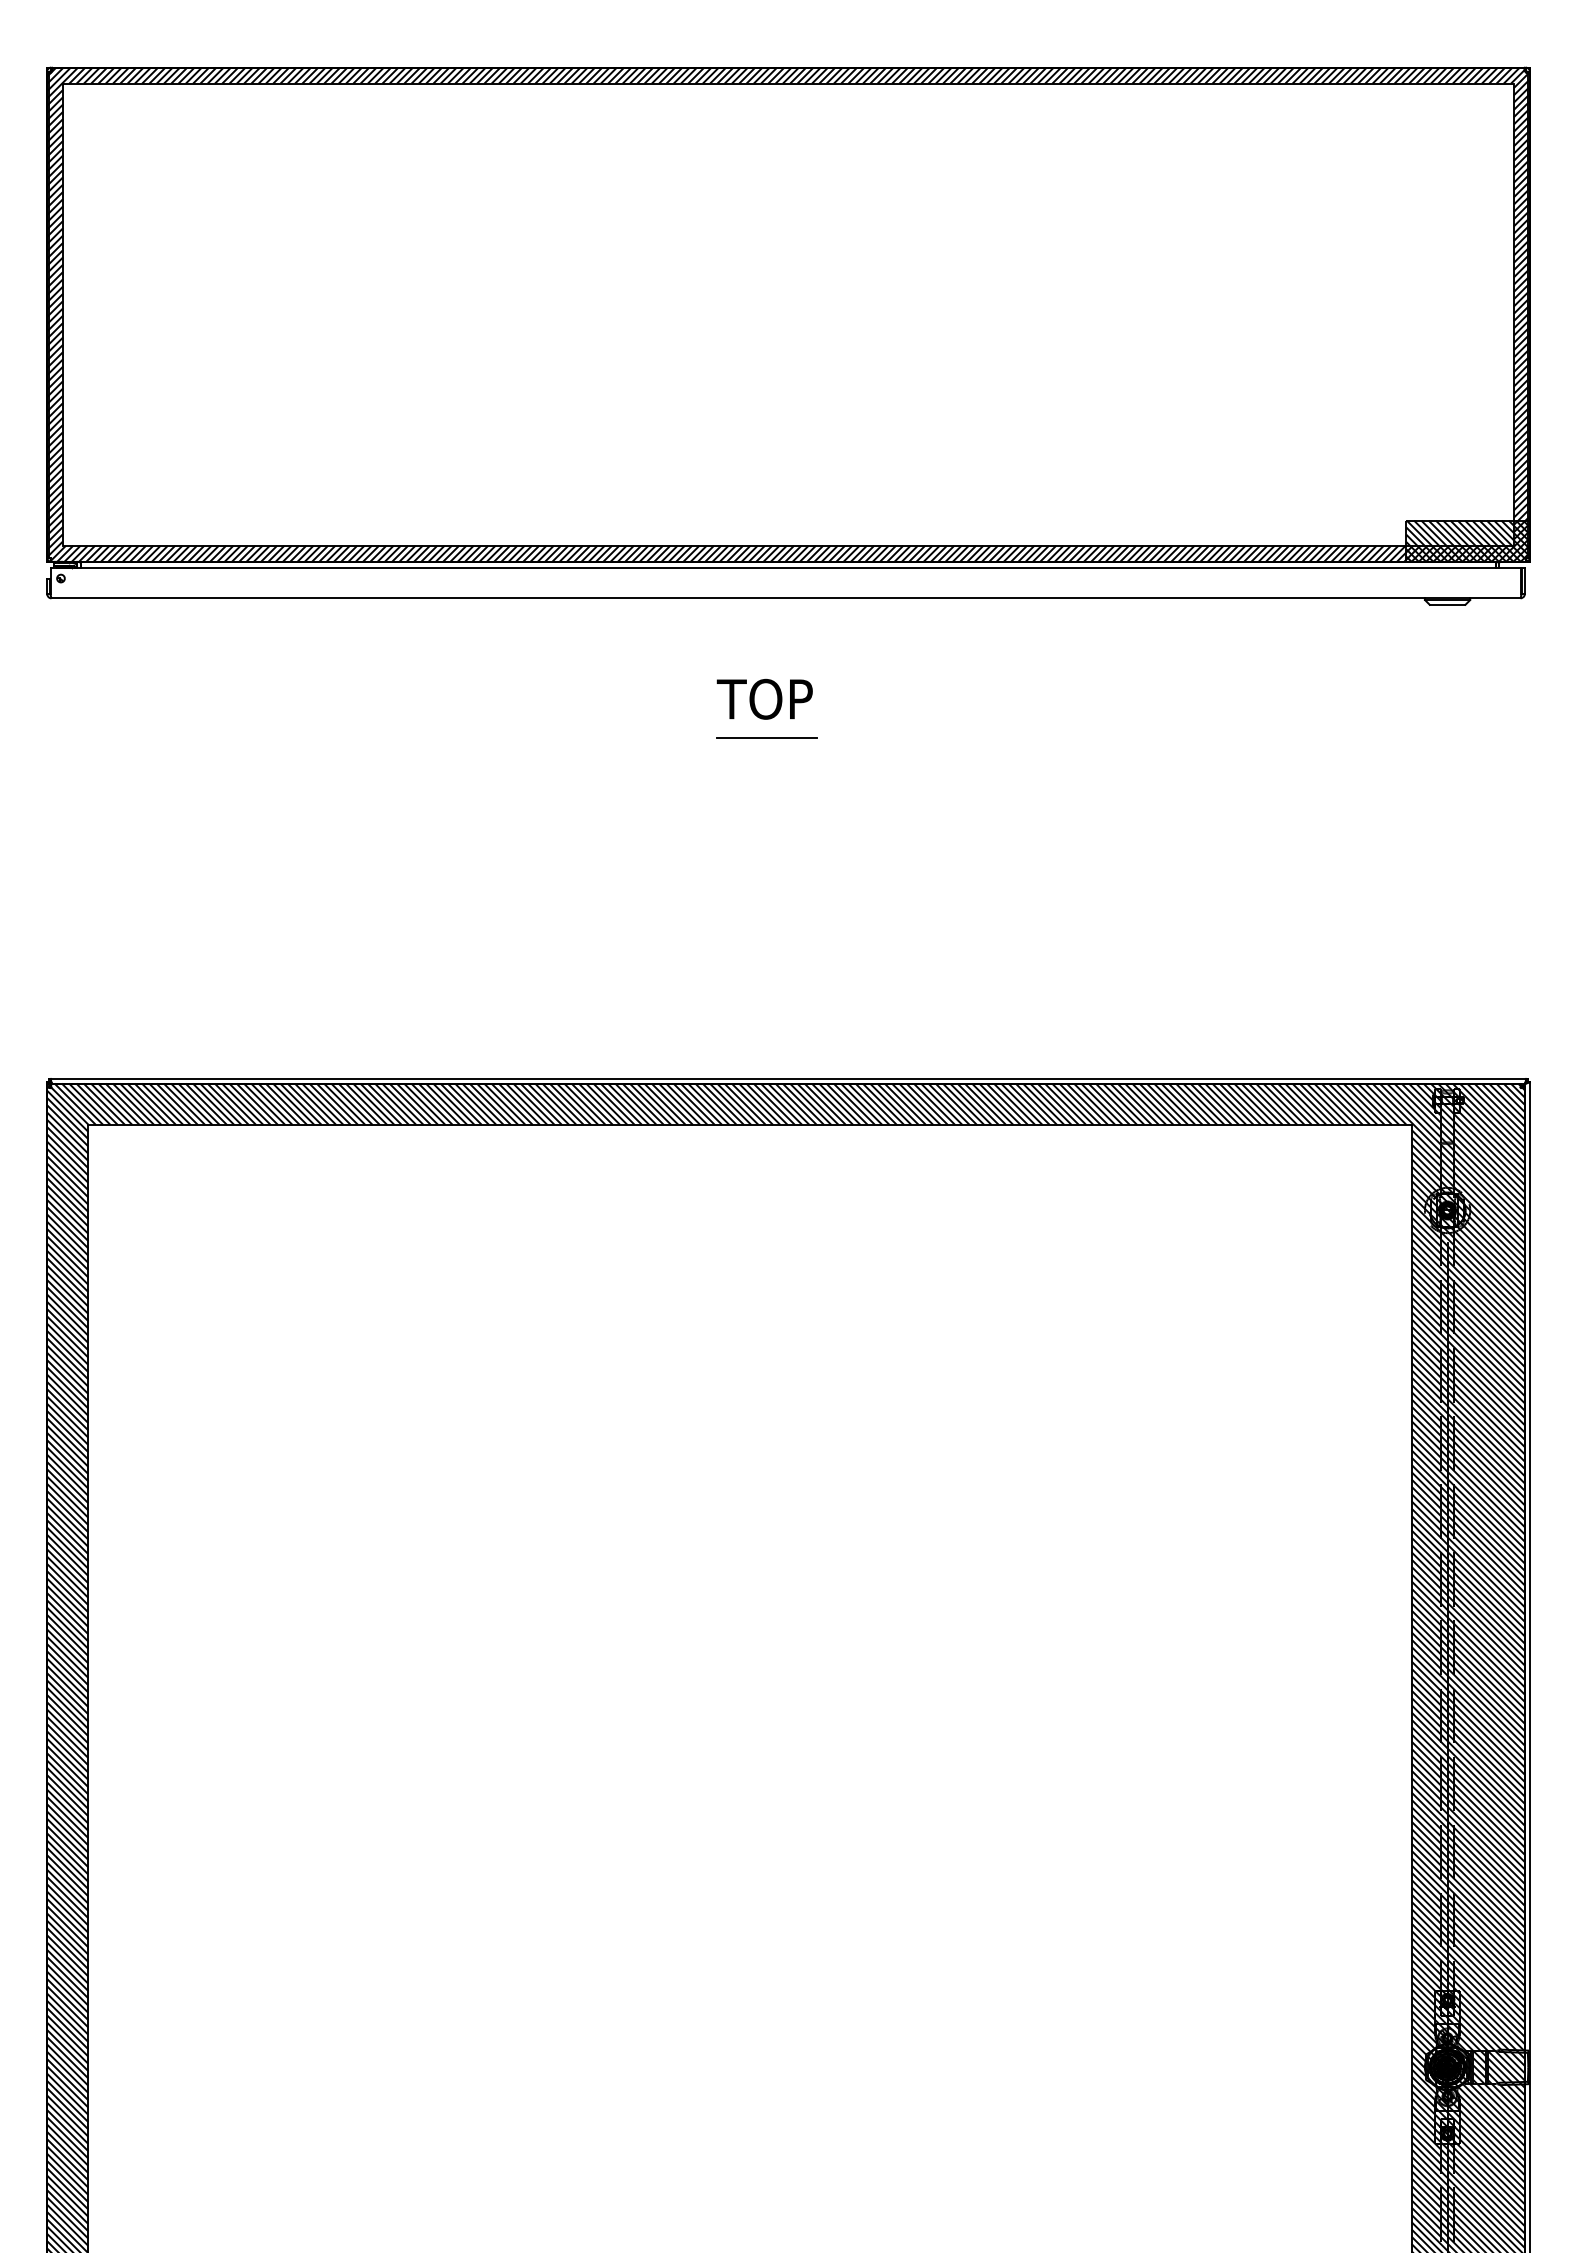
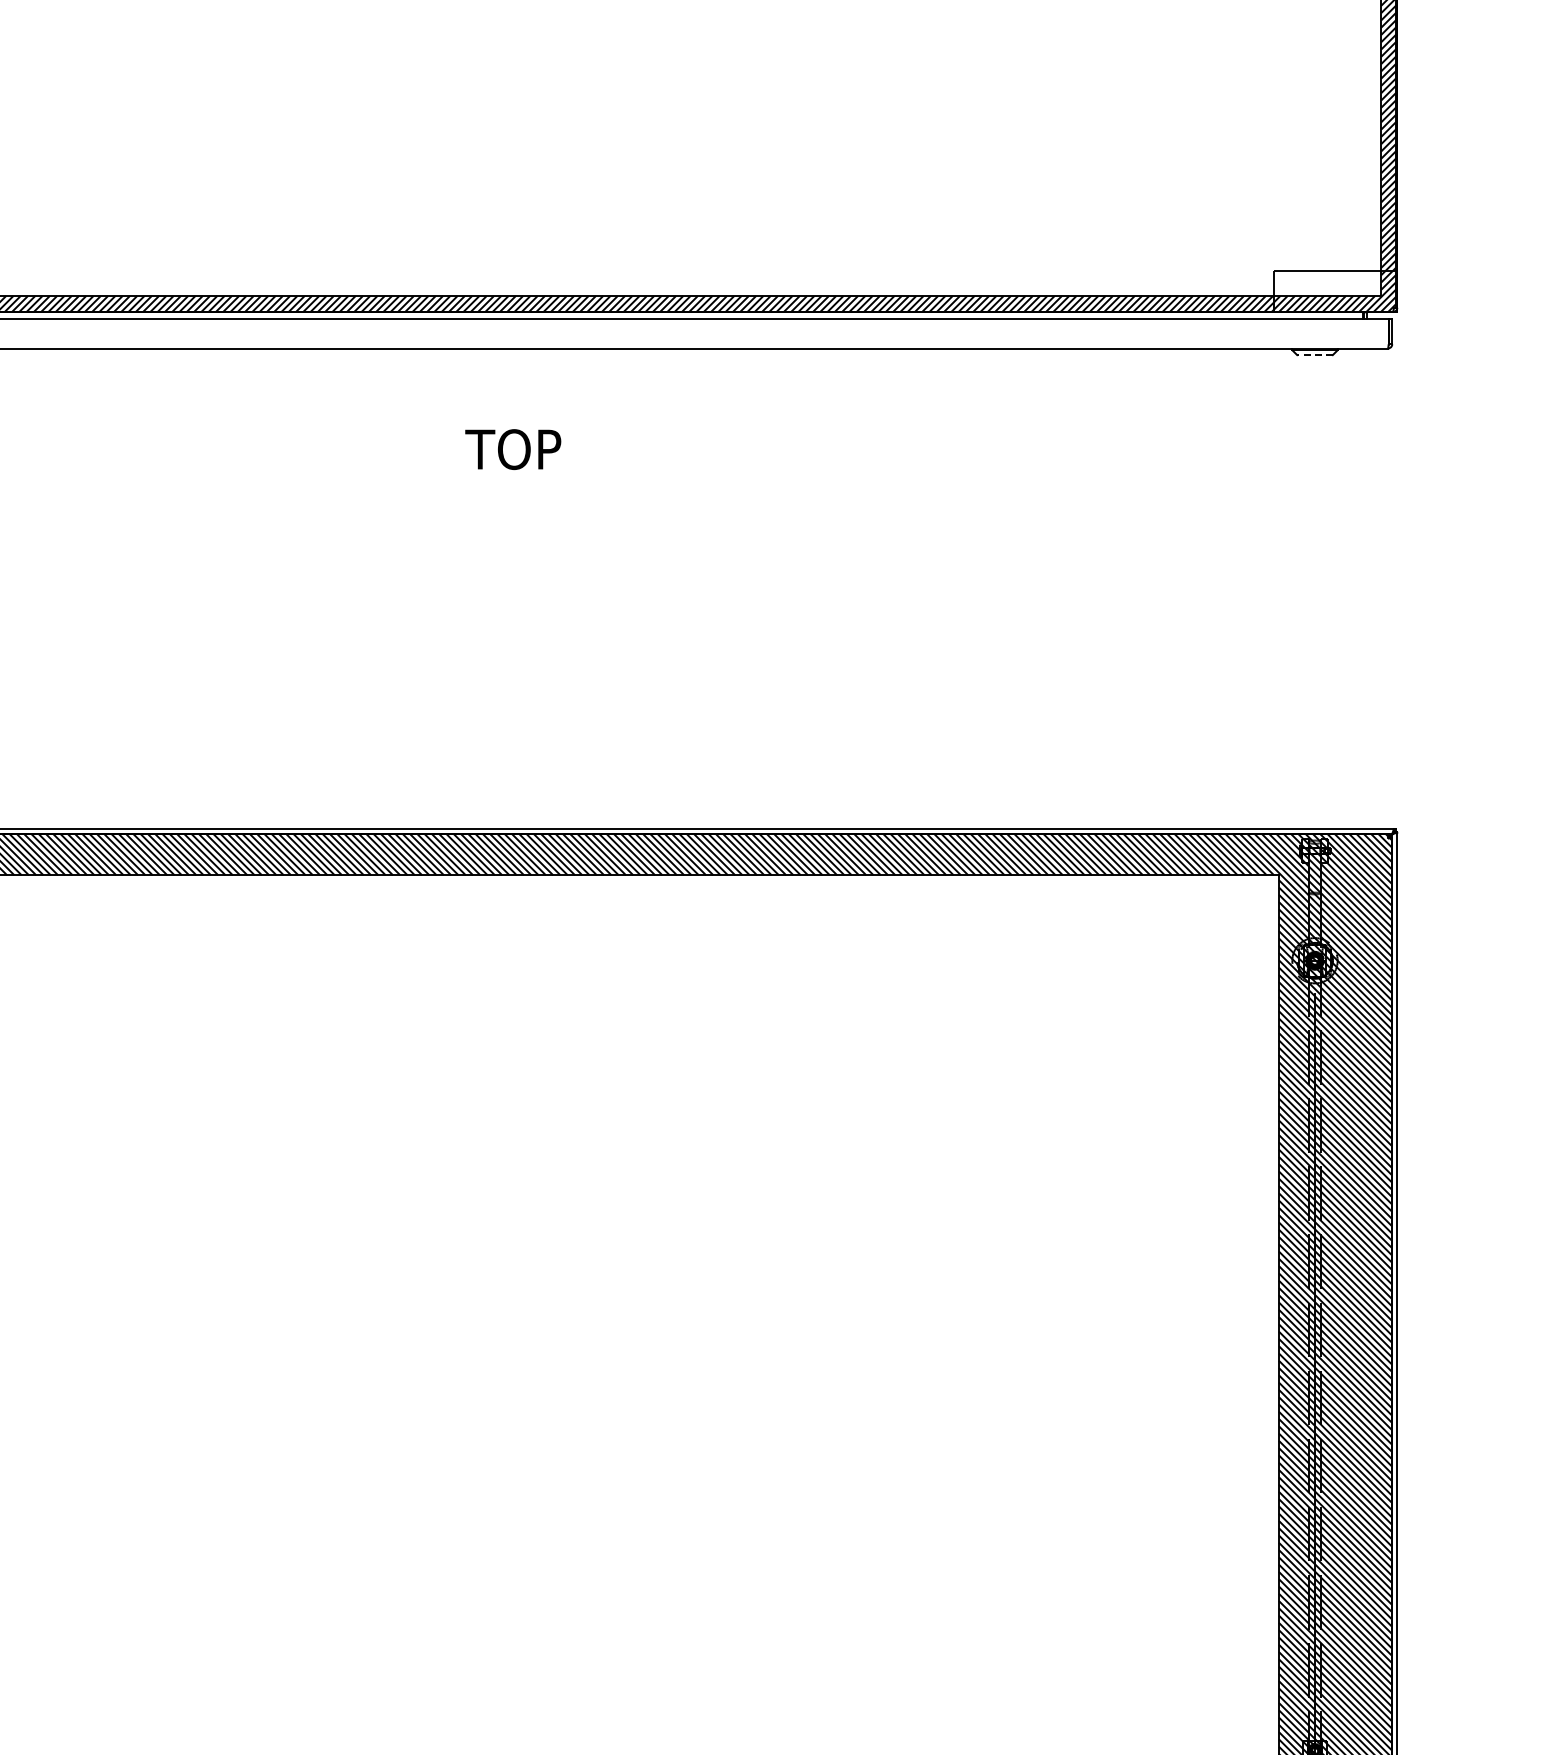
hatch: (1467, 540) -> (1334, 290), removed
line: (1447, 604) -> (1314, 354), solid -> dashed
text: (764, 698) -> (512, 448), moved
line: (767, 738) -> (634, 488), removed

